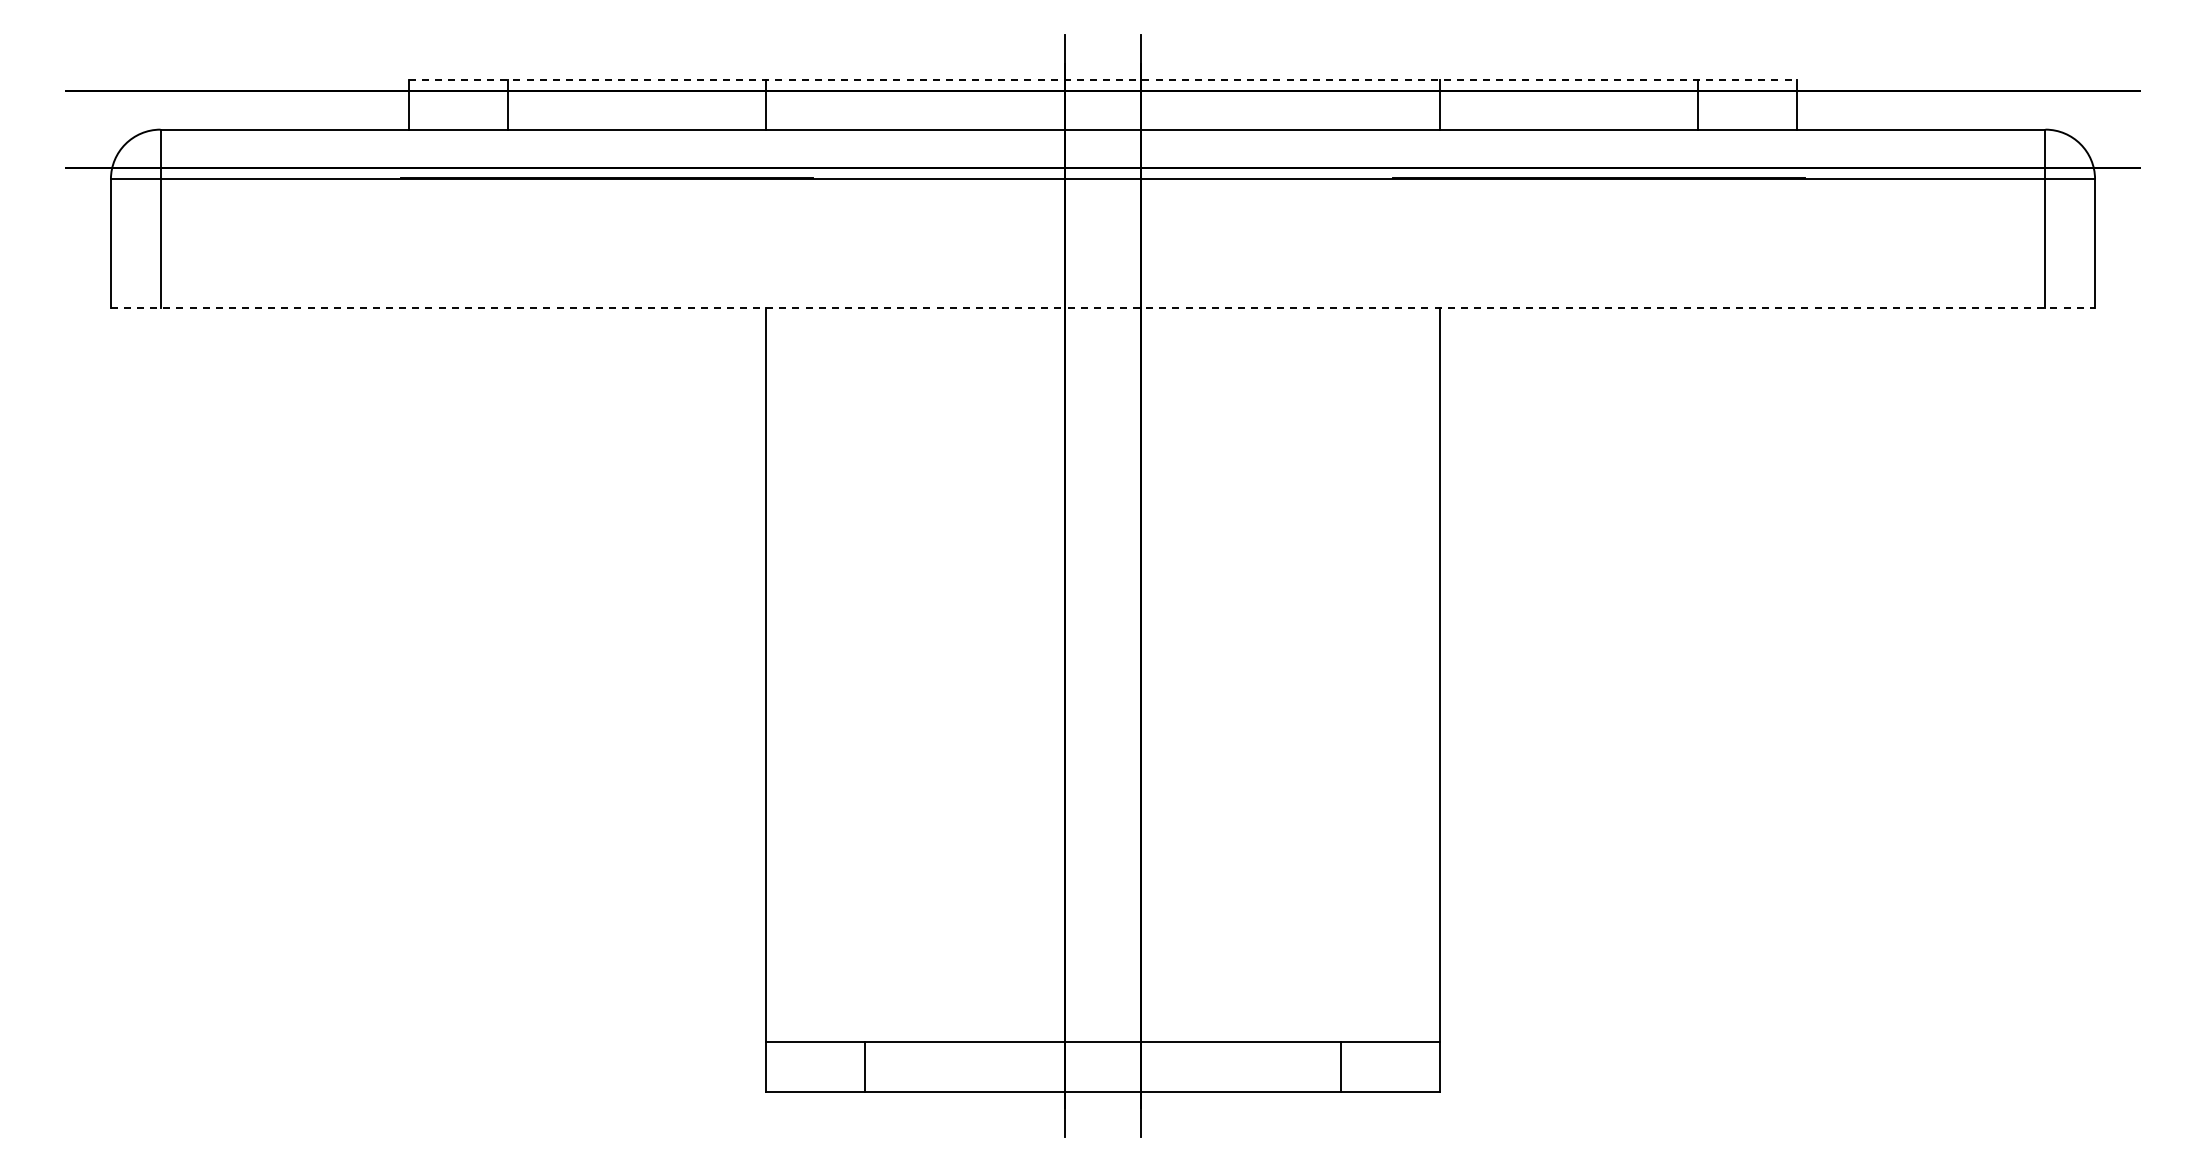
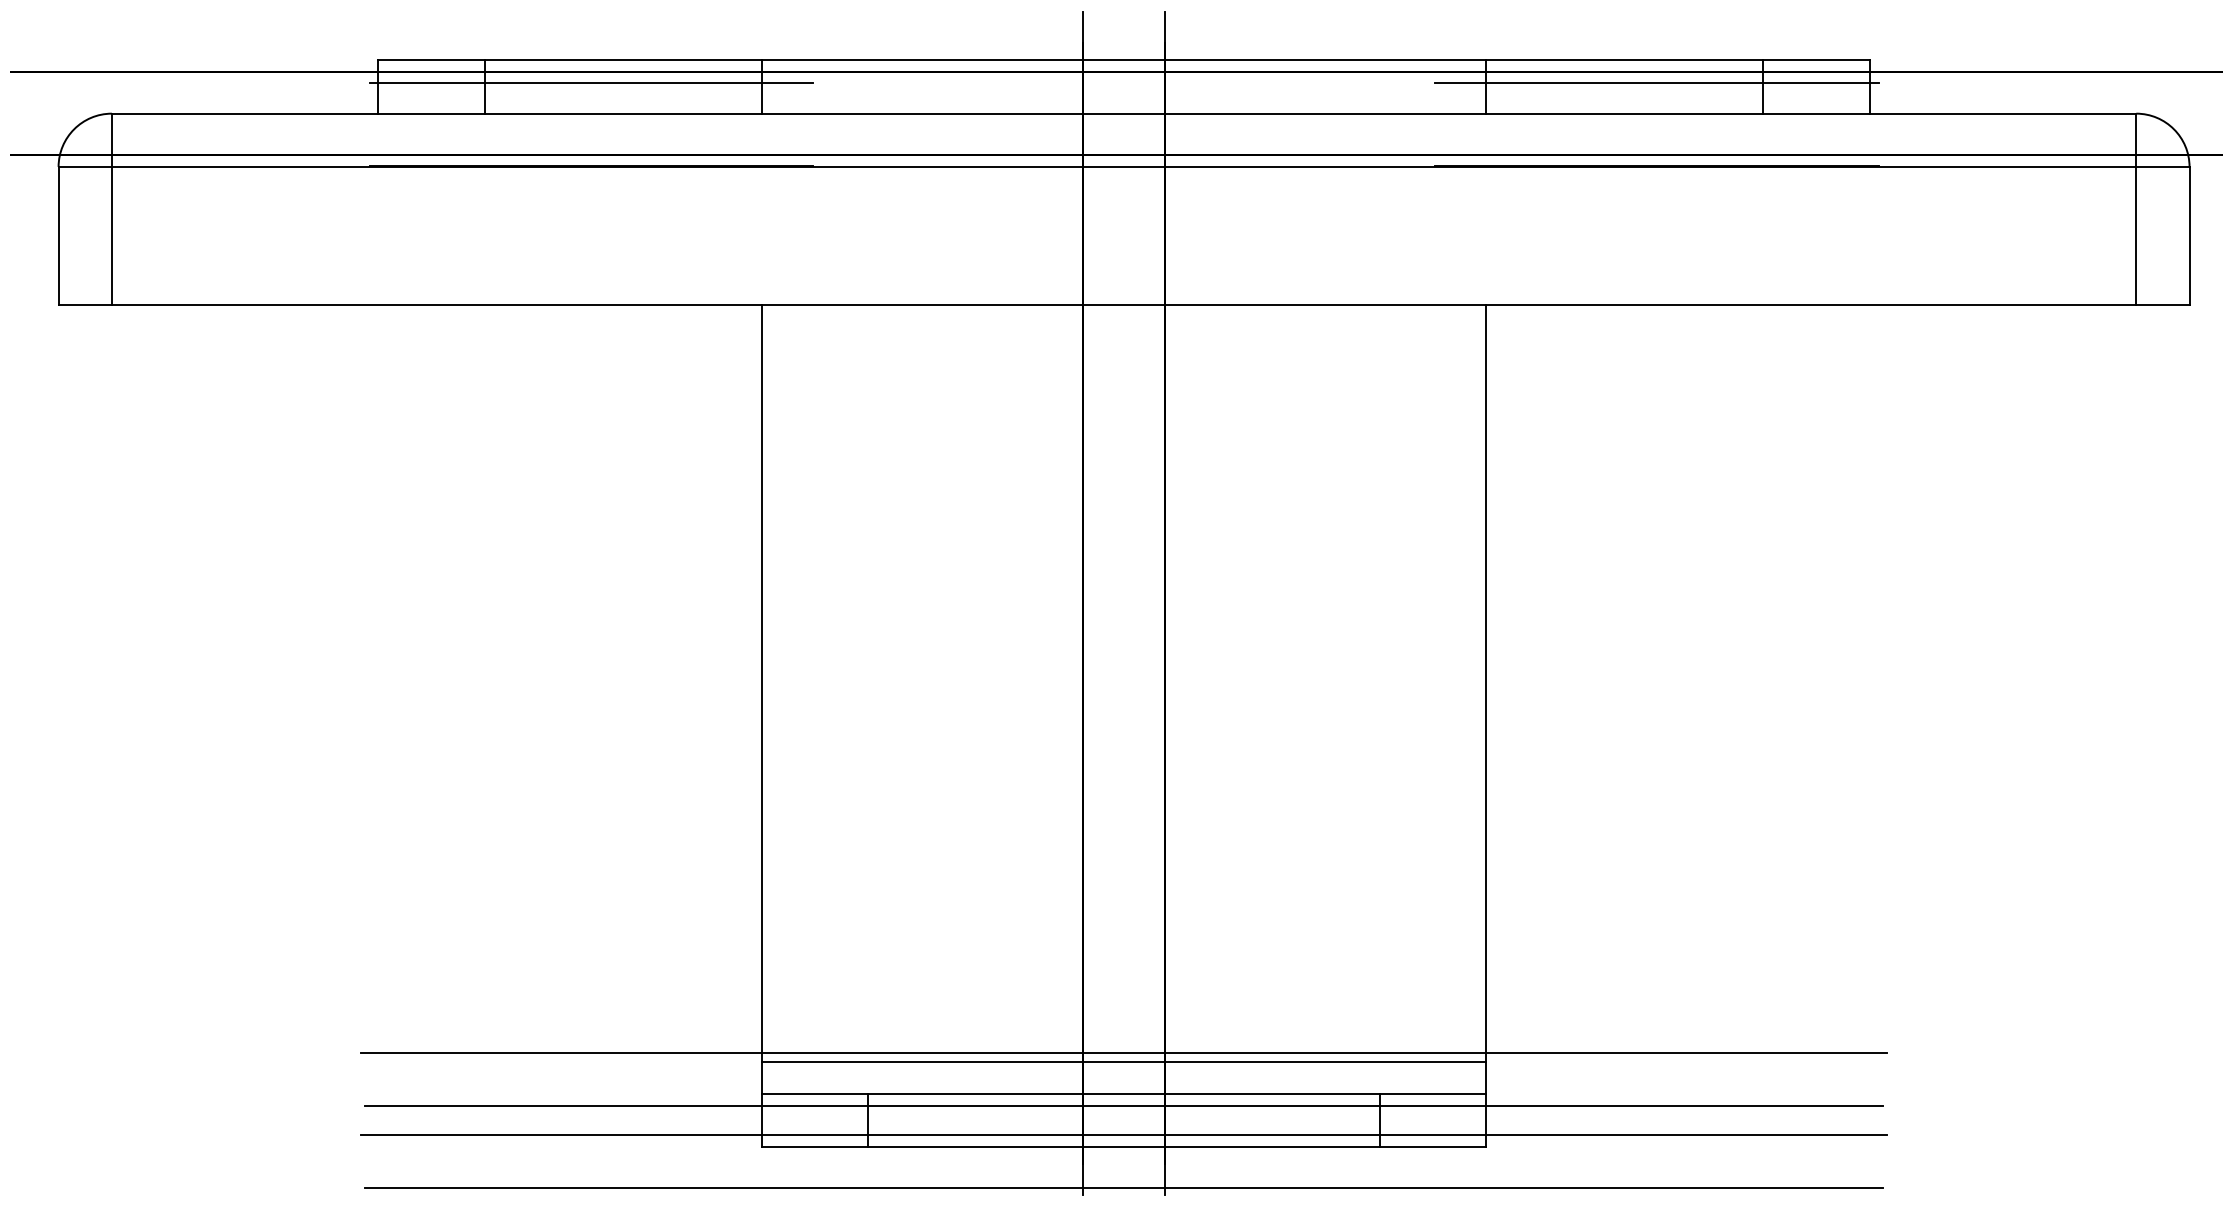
line: (1103, 80) -> (1124, 60), dashed -> solid
line: (606, 101) -> (590, 83), added
line: (1598, 101) -> (1656, 83), added
line: (1103, 308) -> (1124, 305), dashed -> solid
line: (1102, 1003) -> (1123, 1052), added
line: (1102, 1012) -> (1123, 1061), added
line: (1102, 1053) -> (1123, 1105), added
line: (1102, 1080) -> (1123, 1134), added
line: (1102, 1130) -> (1123, 1188), added

